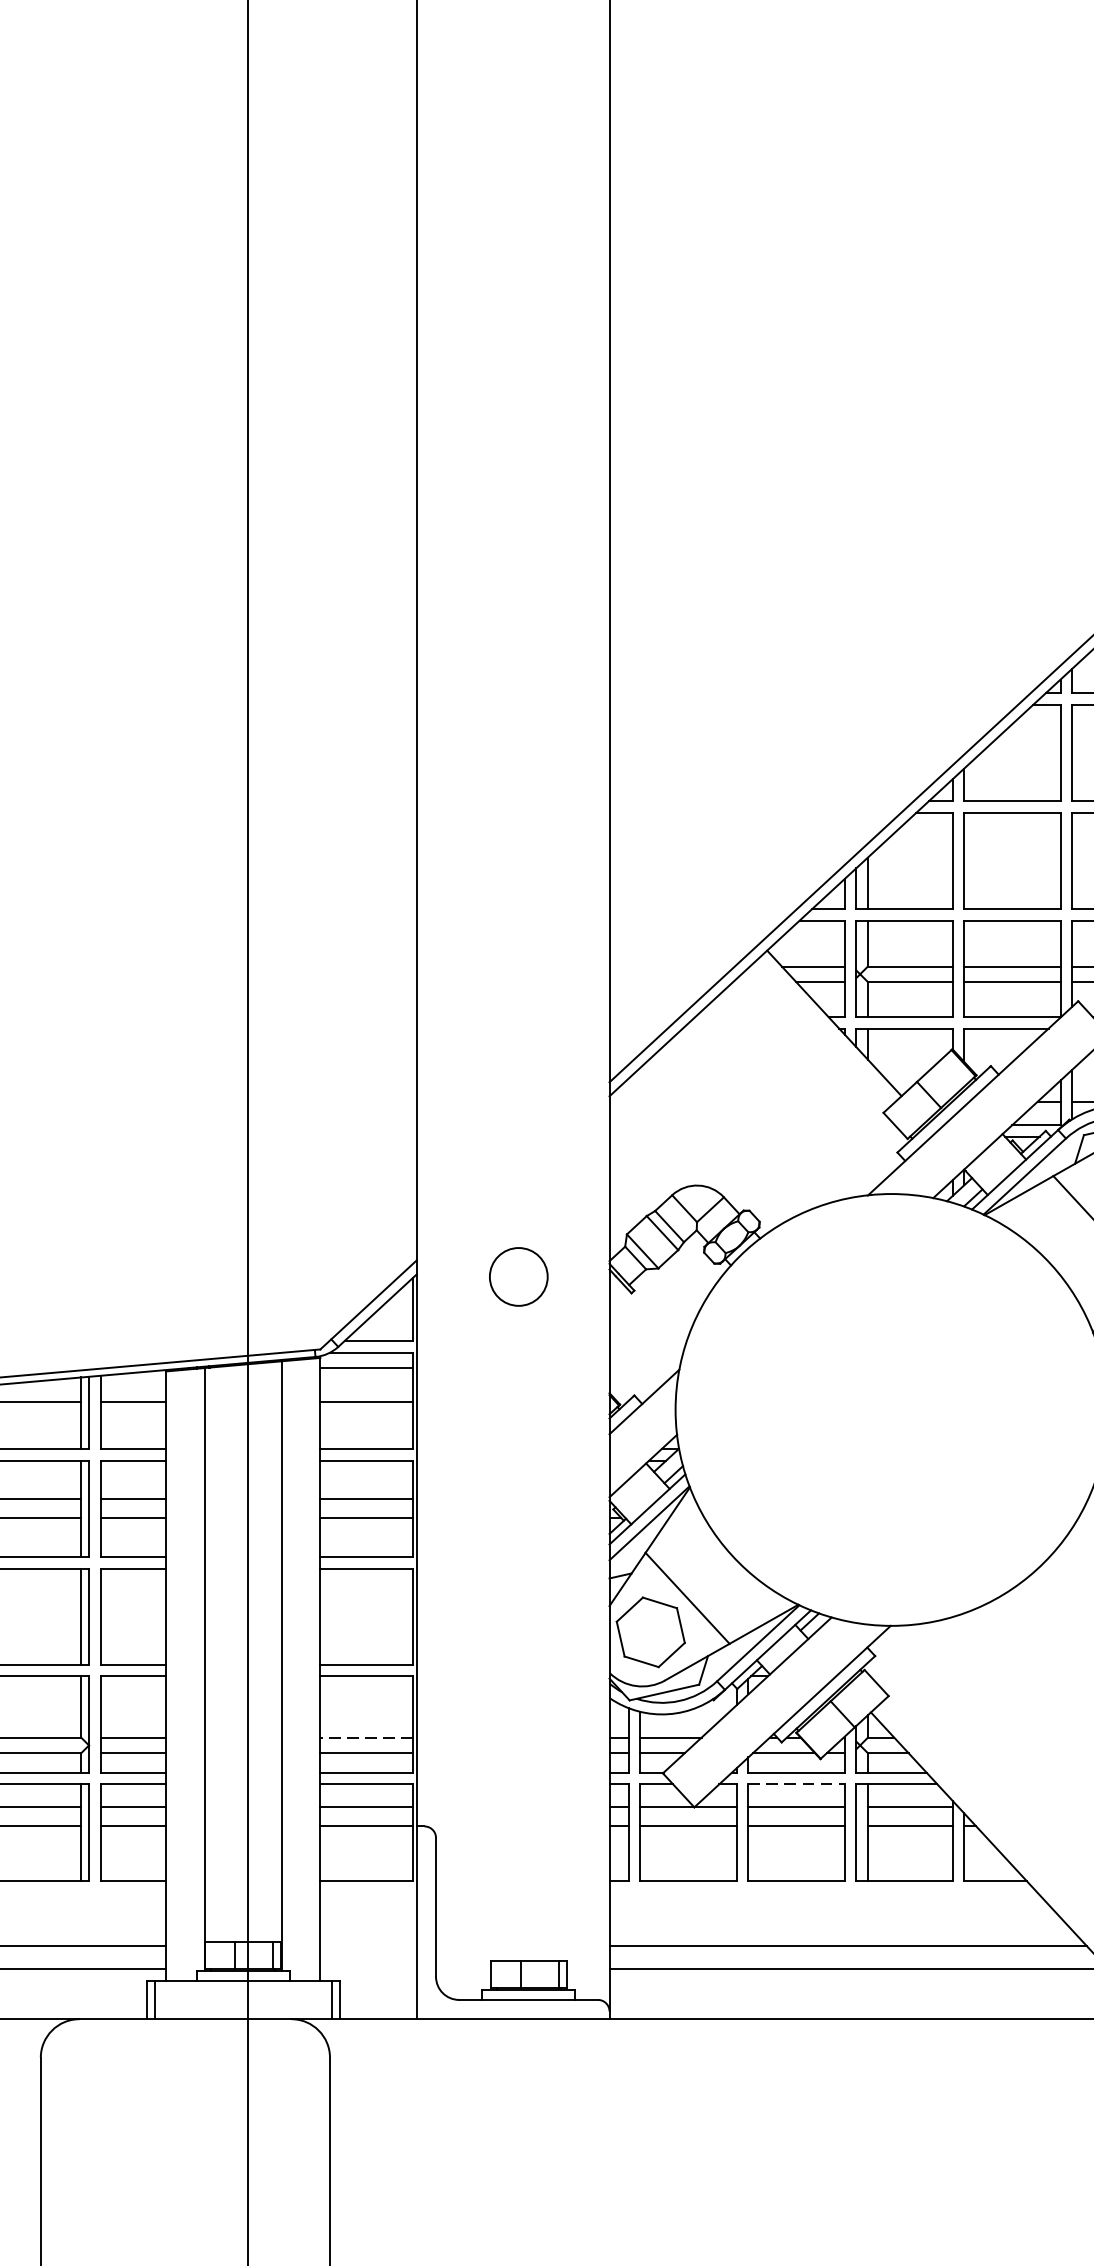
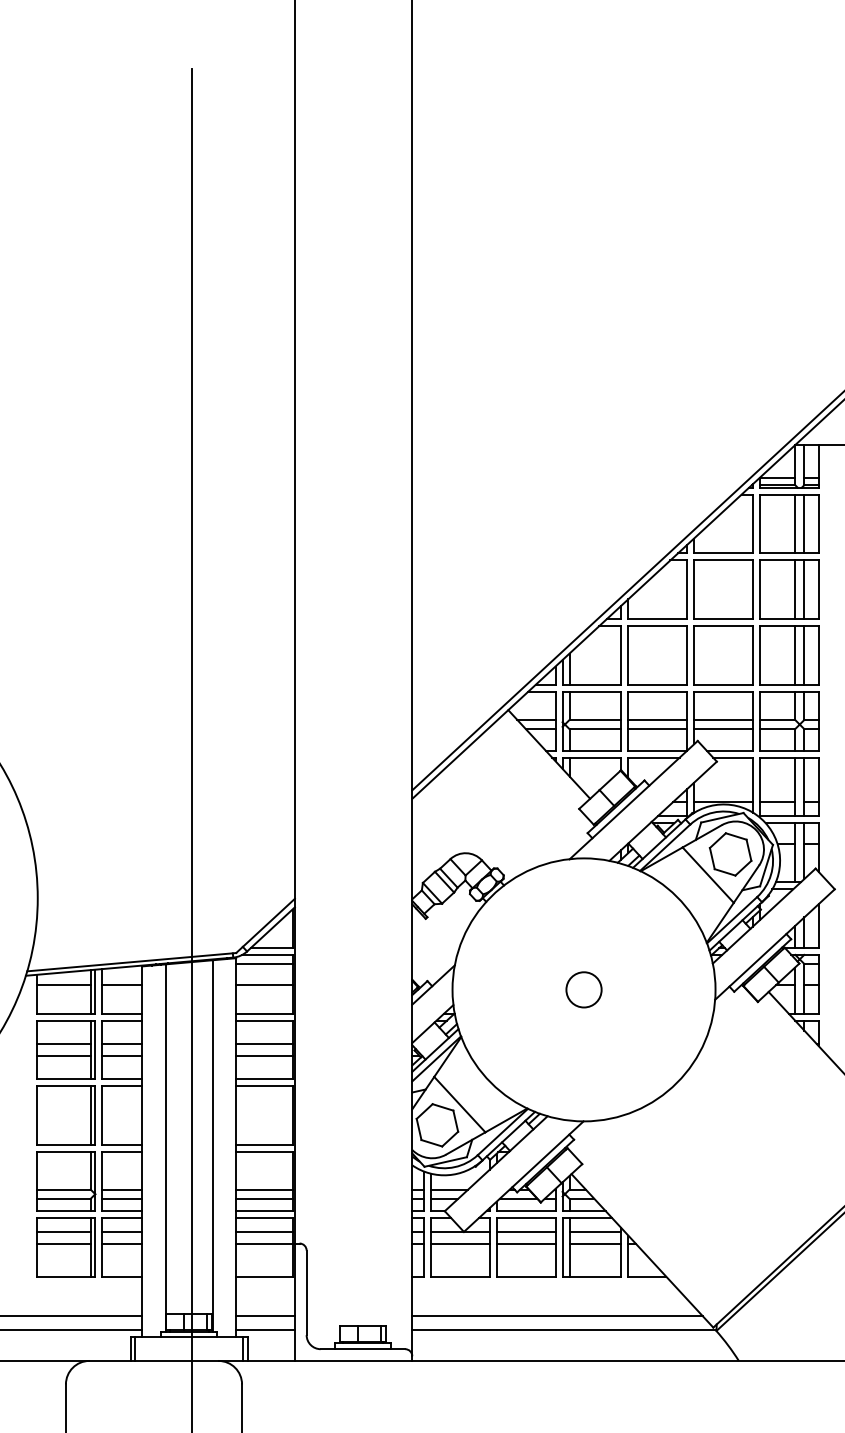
circle: (517, 1276) -> (583, 989), moved
line: (365, 1737) -> (263, 1189), dashed -> solid
line: (797, 1783) -> (526, 1217), dashed -> solid
line: (368, 1946) -> (265, 1316), added
line: (368, 1969) -> (265, 1330), added

